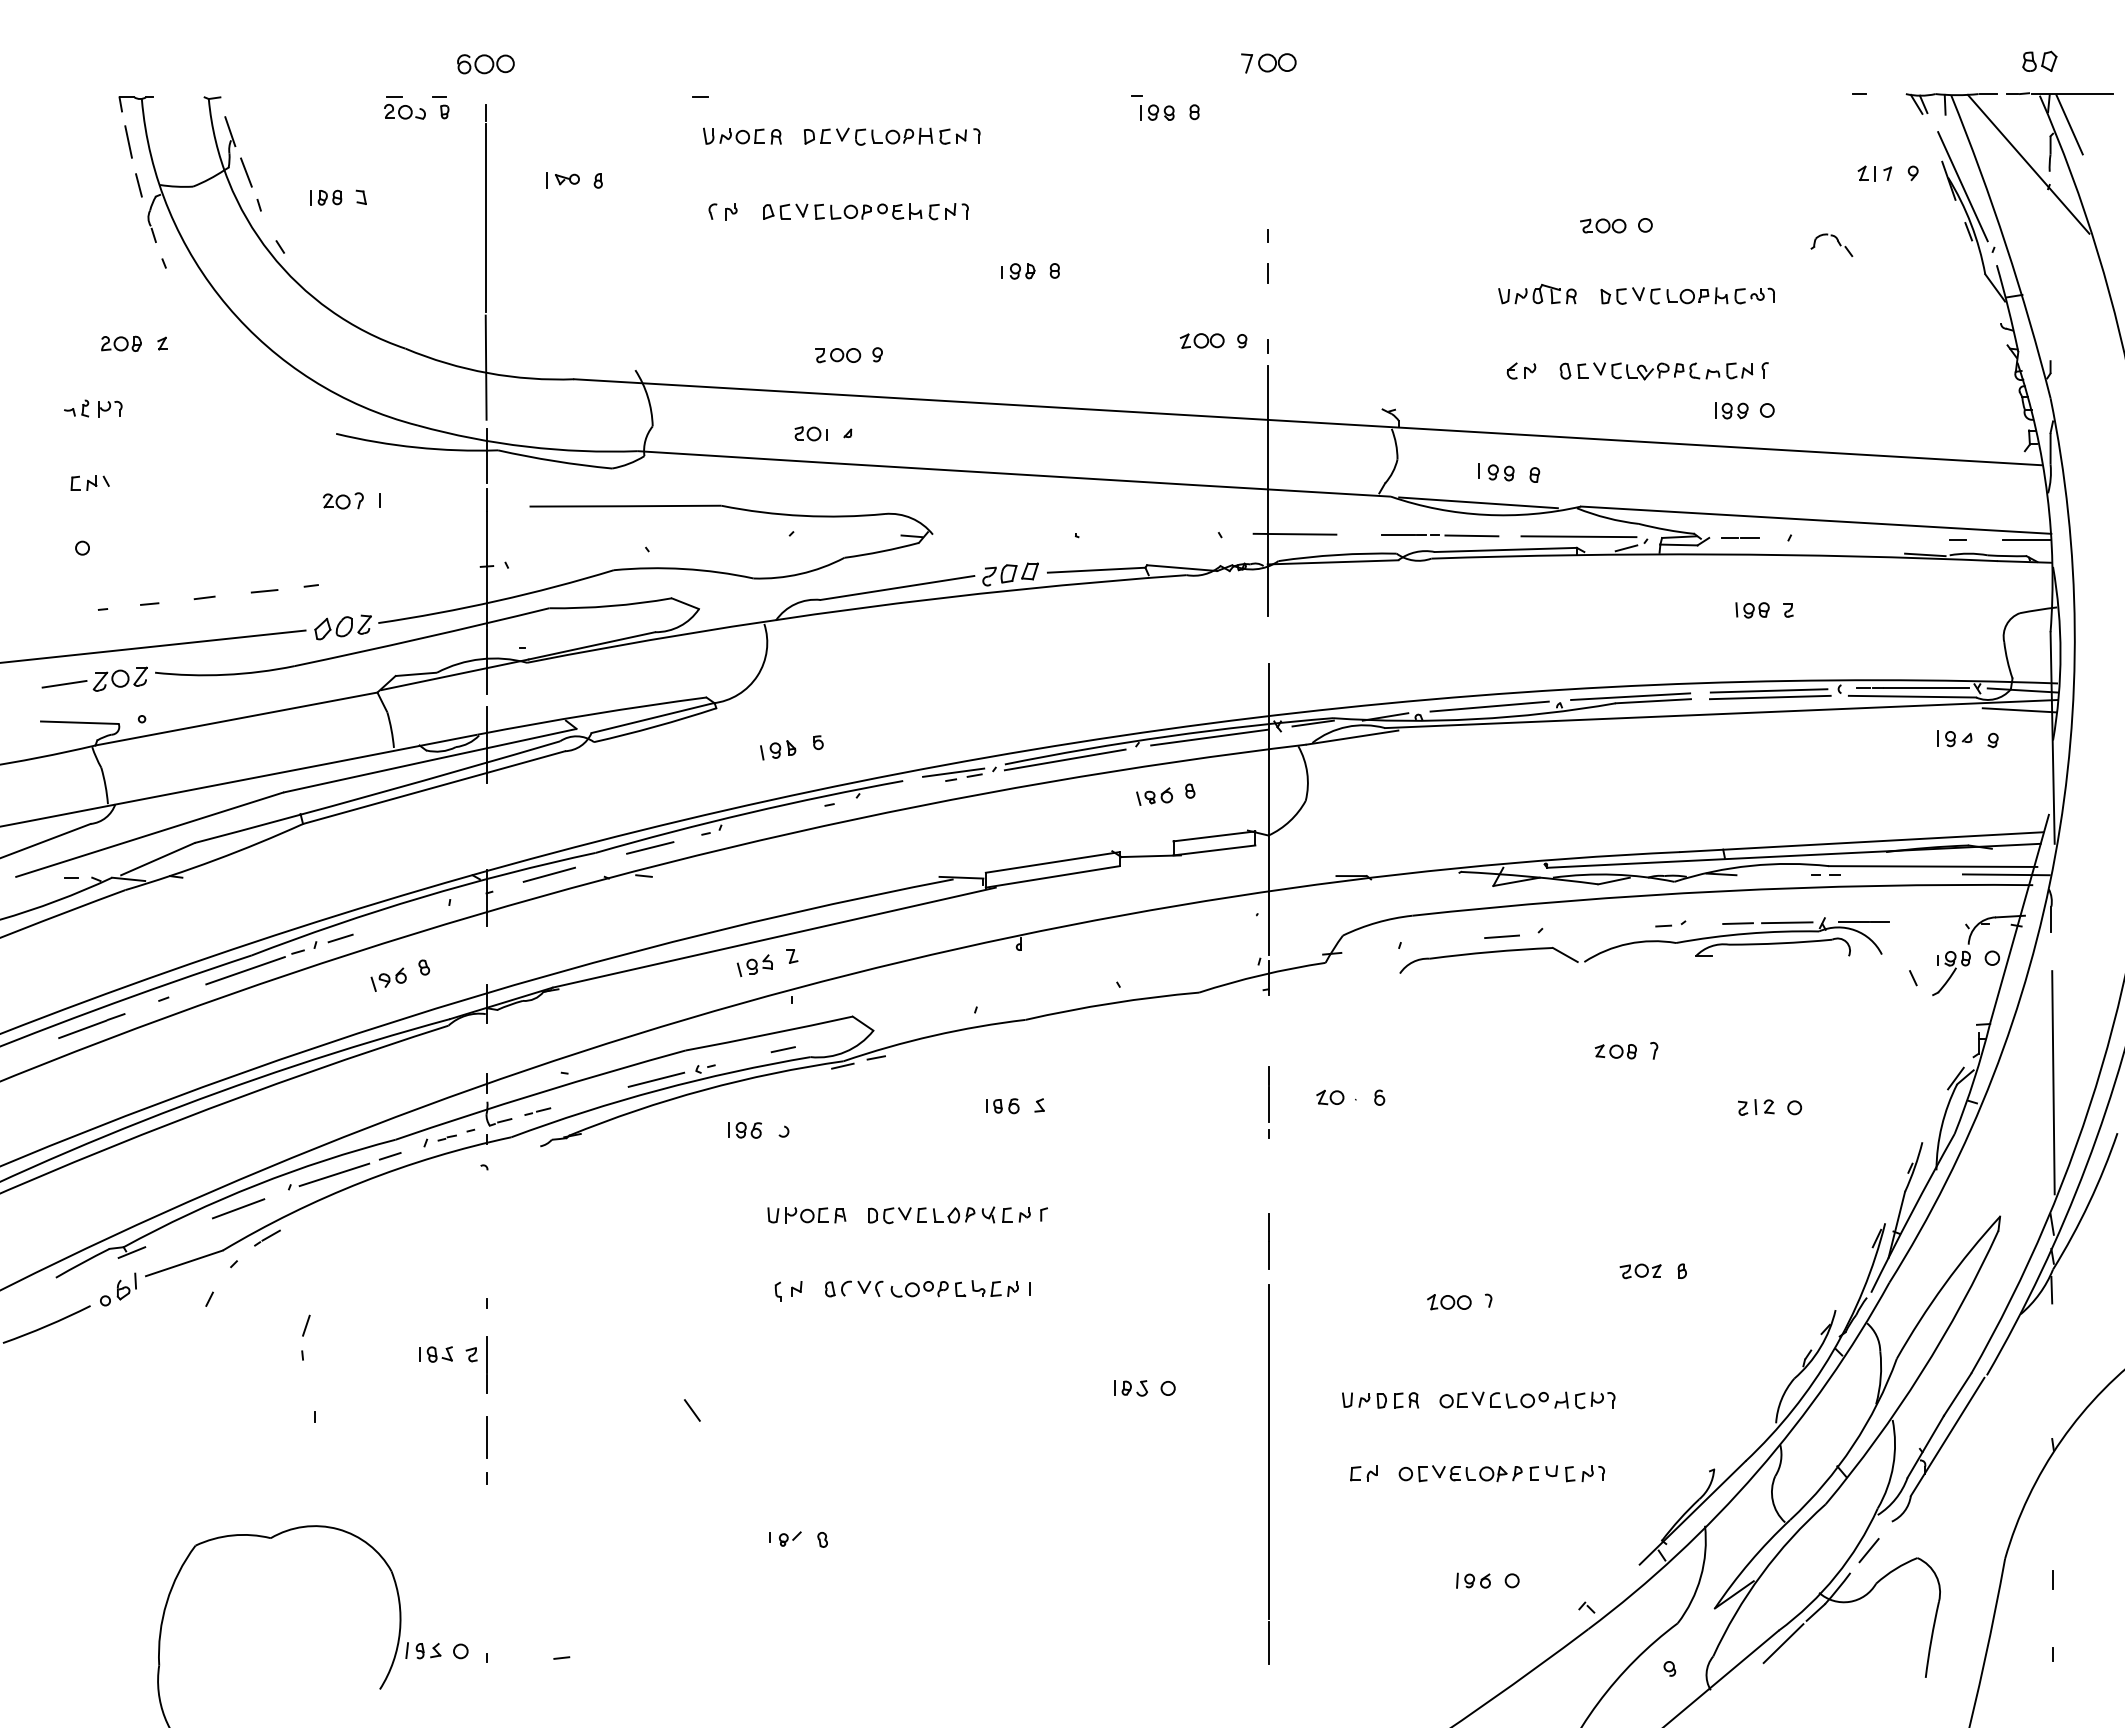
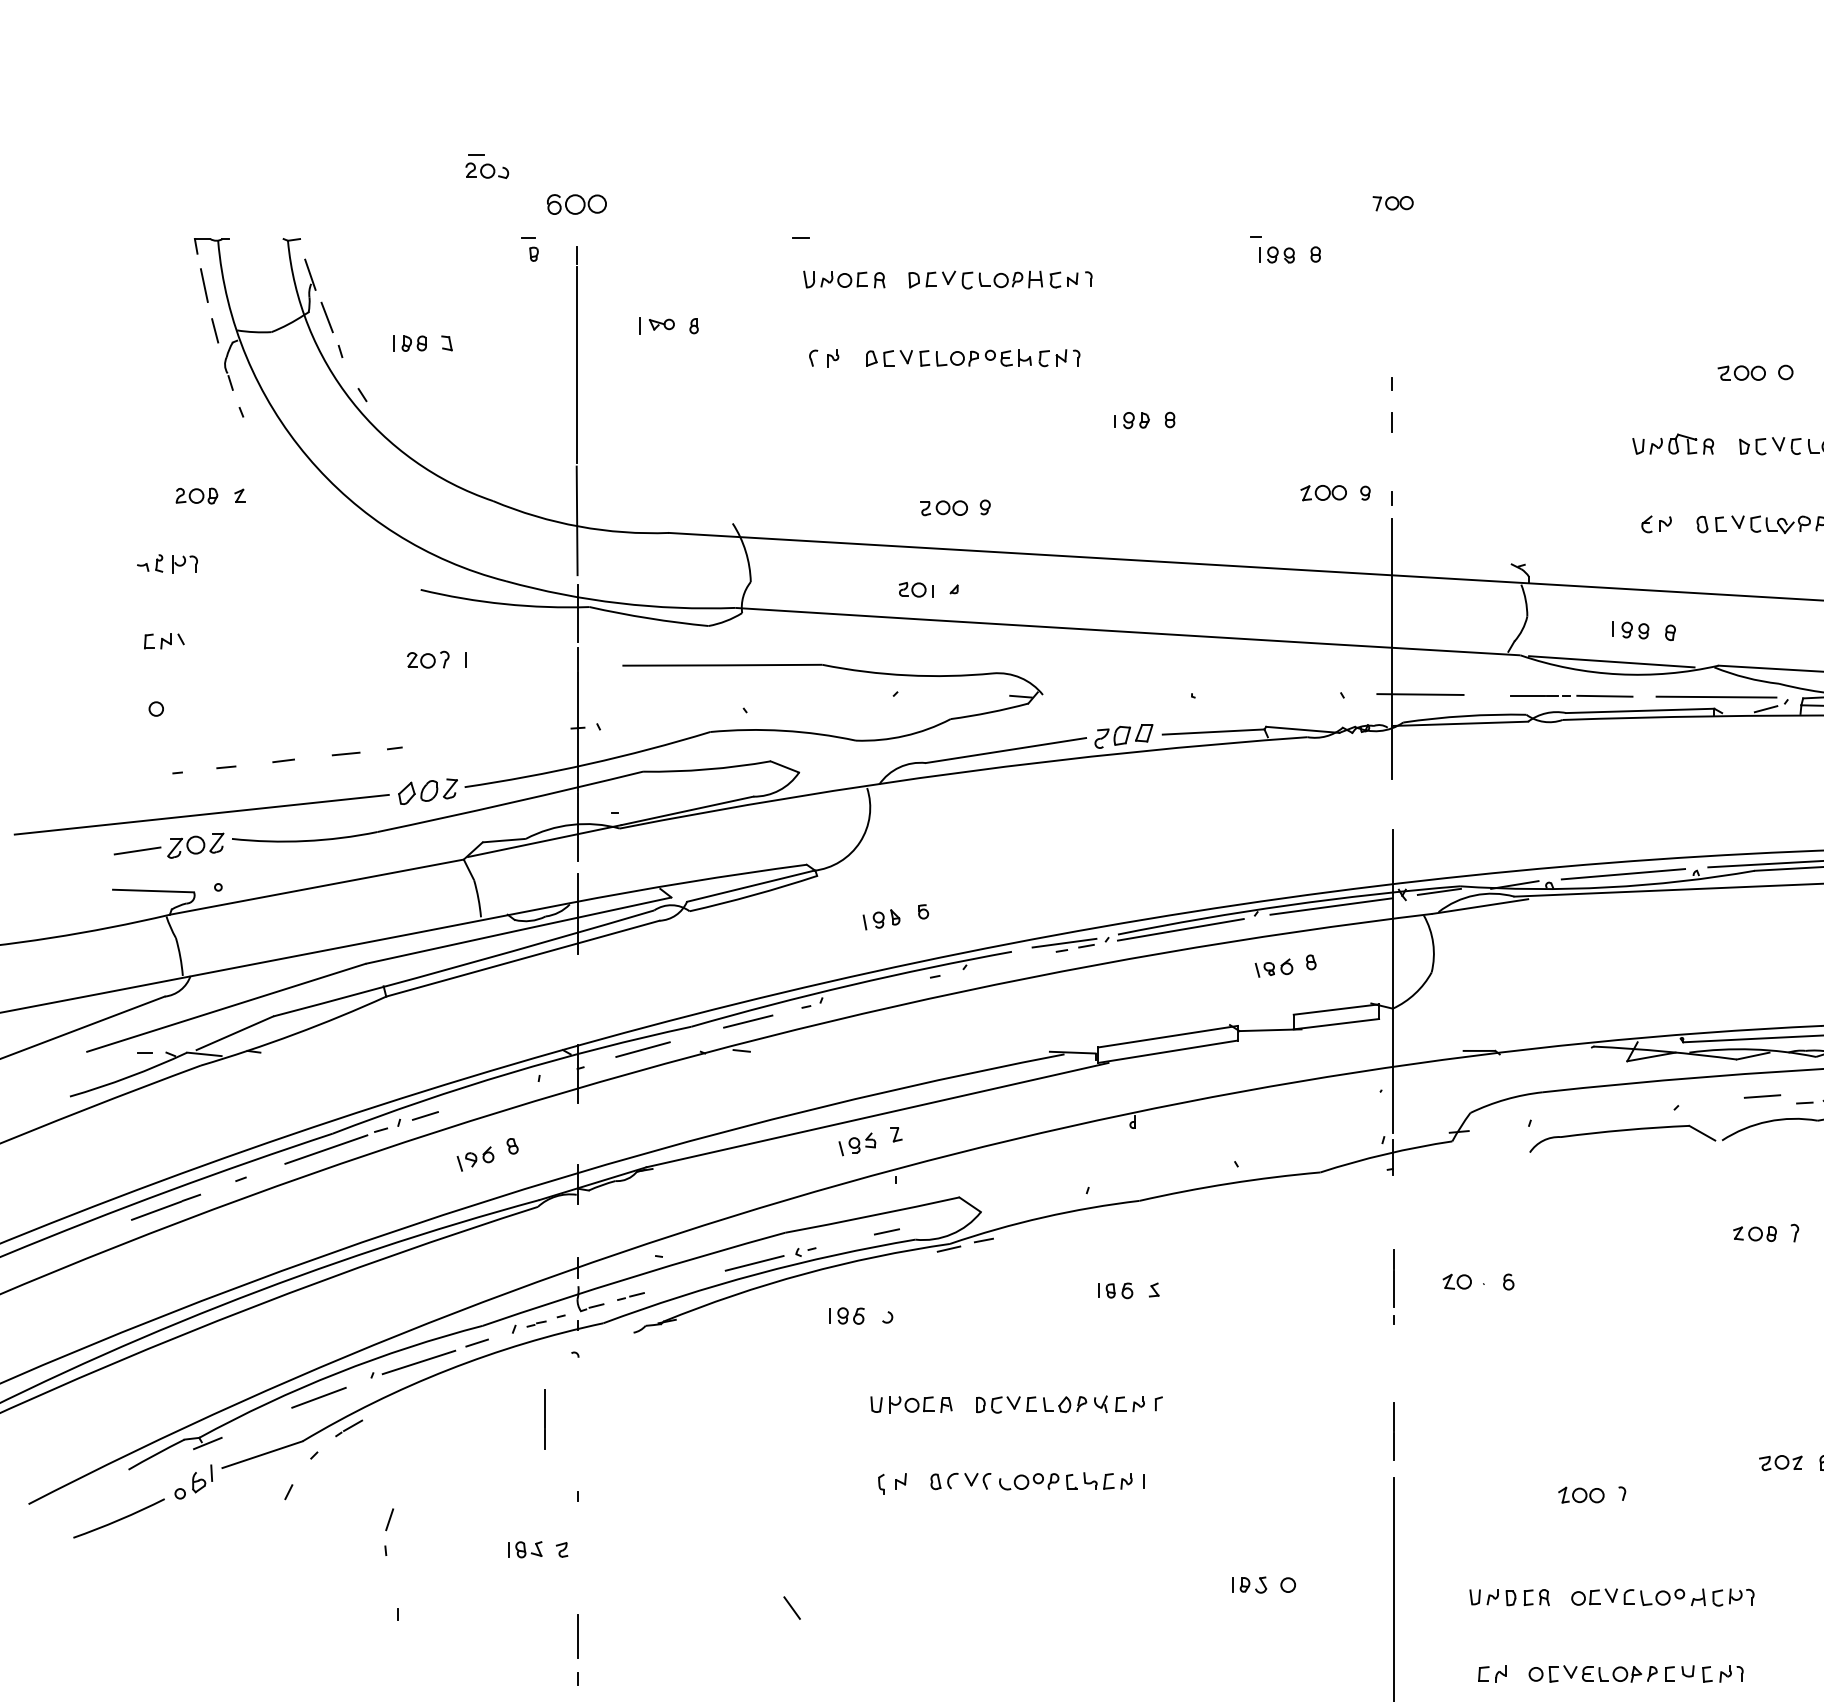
part: (1268, 63) -> (1392, 203), size x0.7
part: (404, 107) -> (486, 166), moved
line: (1501, 936) -> (1761, 1096), moved
line: (486, 1364) -> (544, 1419), moved

